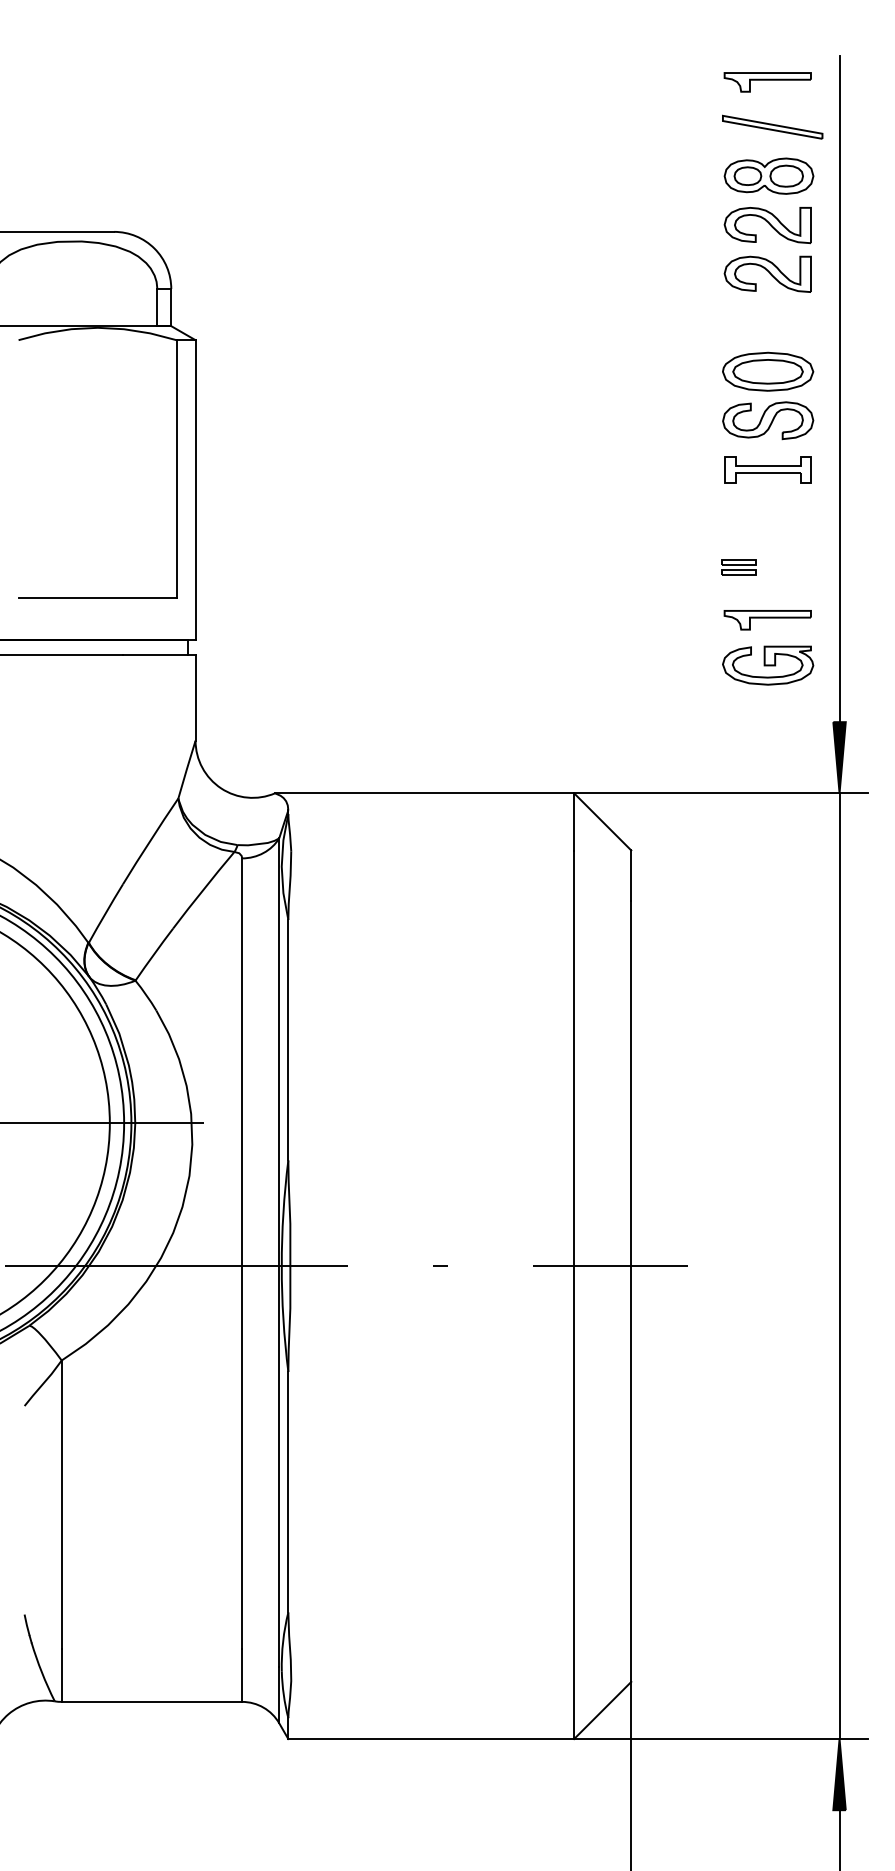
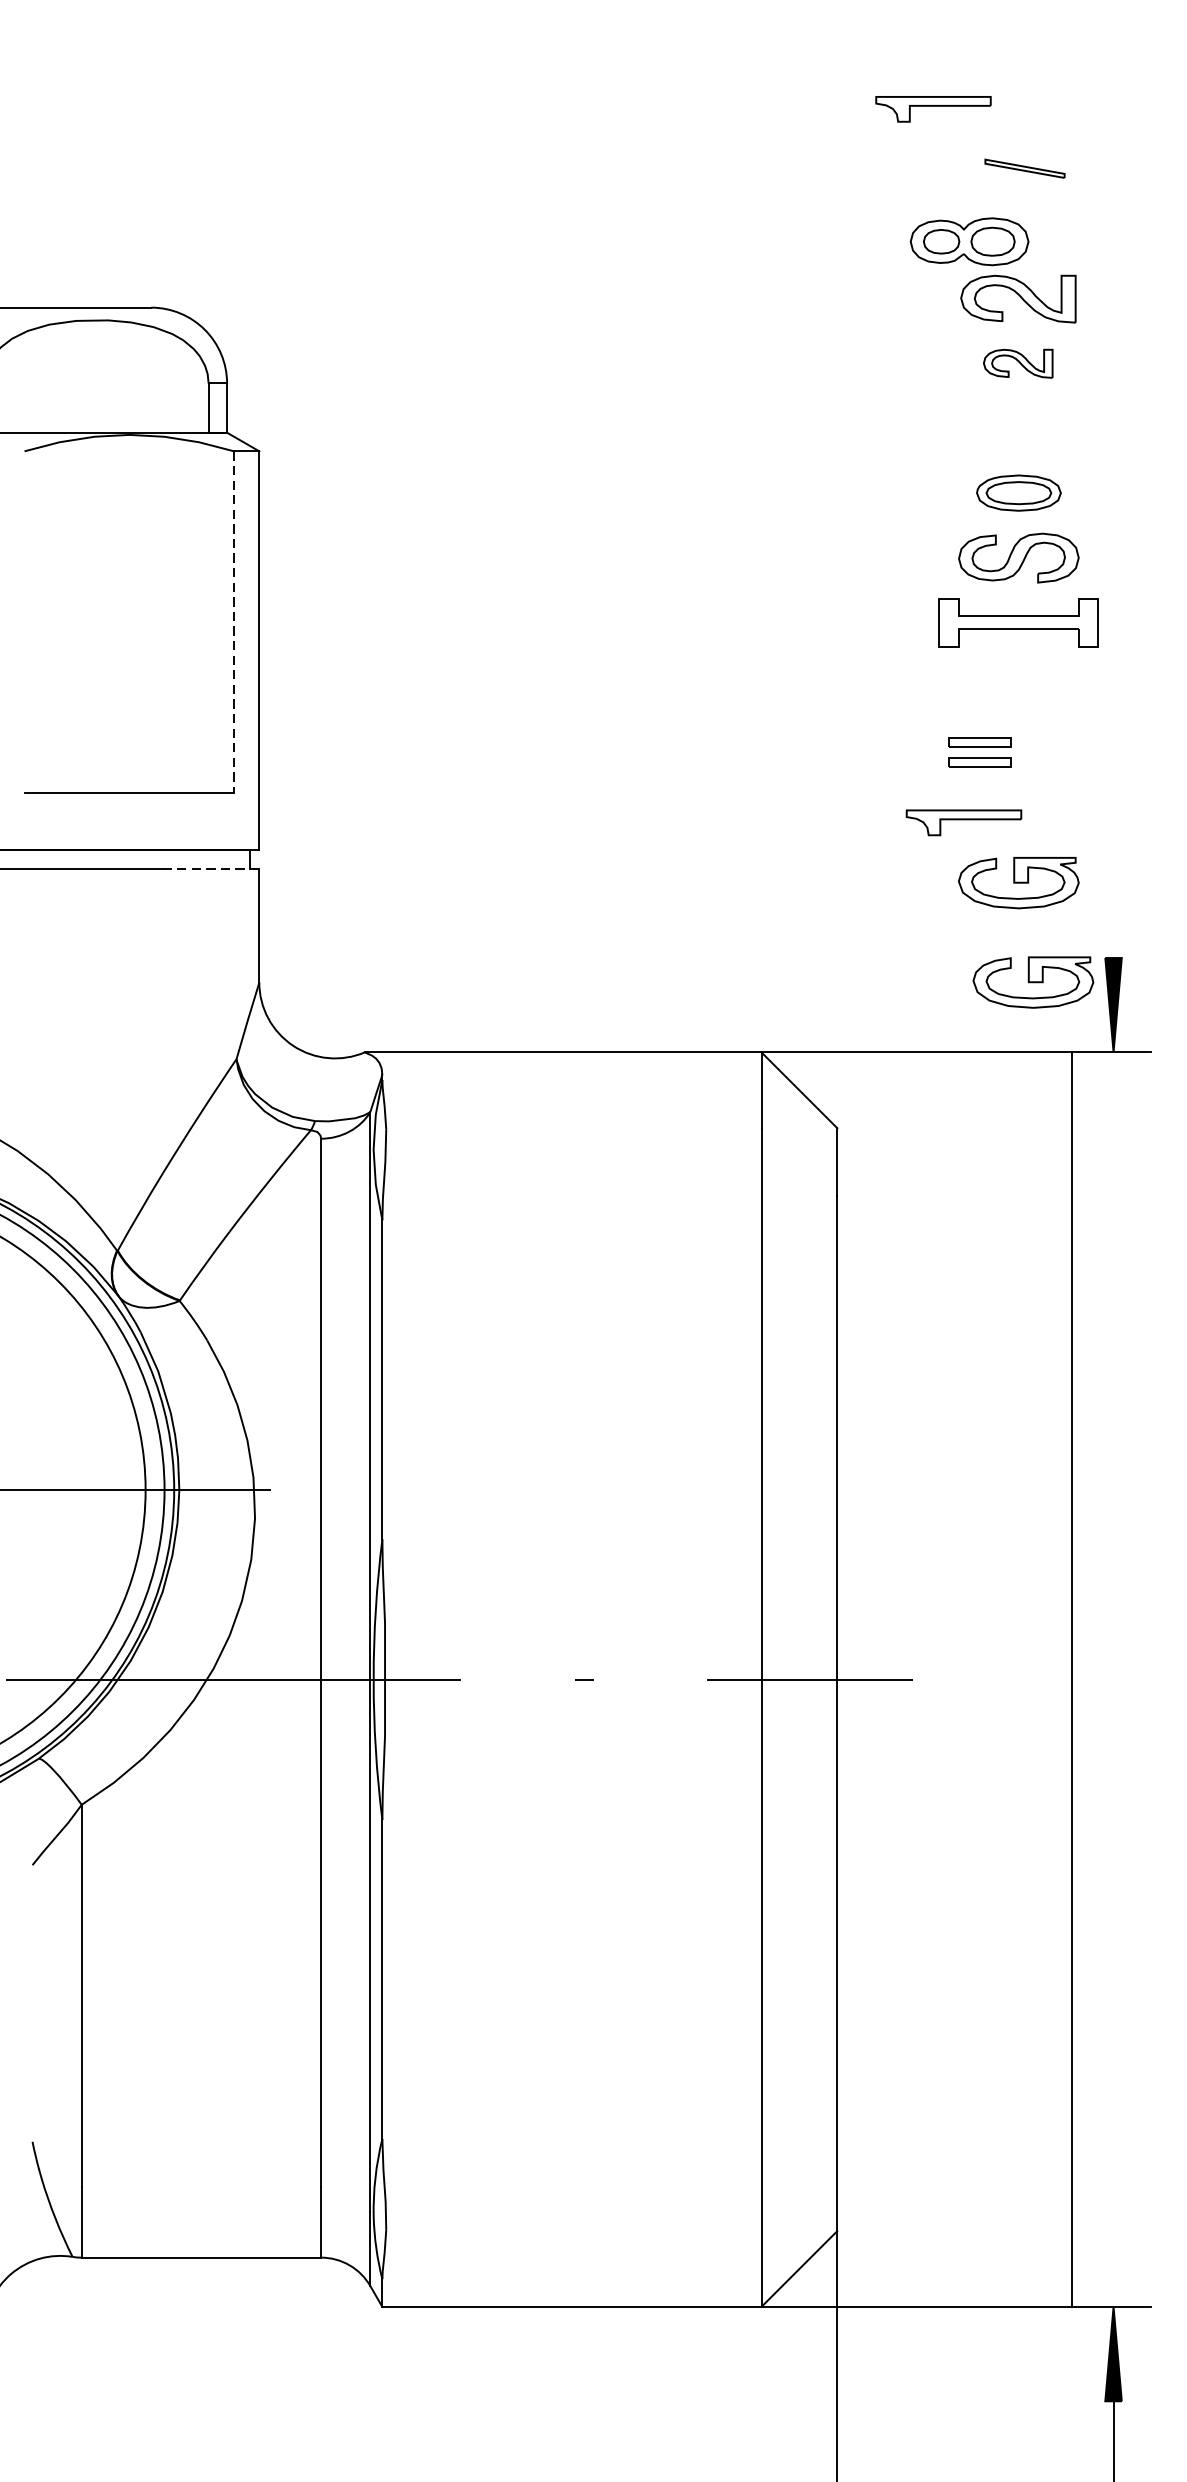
part: (767, 82) -> (933, 109), moved
part: (772, 126) -> (1024, 167), size x0.6
part: (768, 175) -> (968, 240), moved
part: (767, 273) -> (1017, 362), size x0.6
part: (768, 371) -> (1019, 492), size x0.7
line: (839, 389) -> (1113, 516), removed
line: (176, 468) -> (234, 621), solid -> dashed
part: (767, 469) -> (1017, 622), size x1.4
part: (738, 567) -> (979, 752), size x1.4
part: (767, 620) -> (963, 823), moved
line: (158, 654) -> (210, 868), solid -> dashed
part: (779, 740) -> (1033, 982), added
line: (839, 1266) -> (1072, 1680), moved

